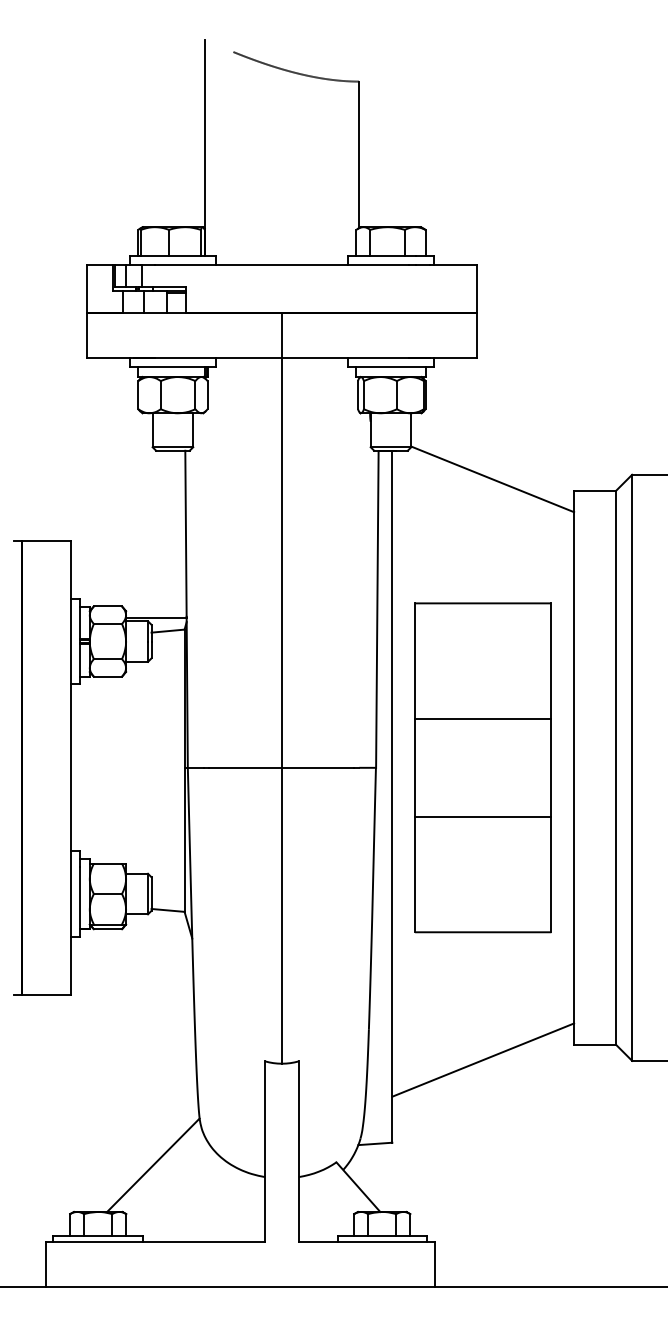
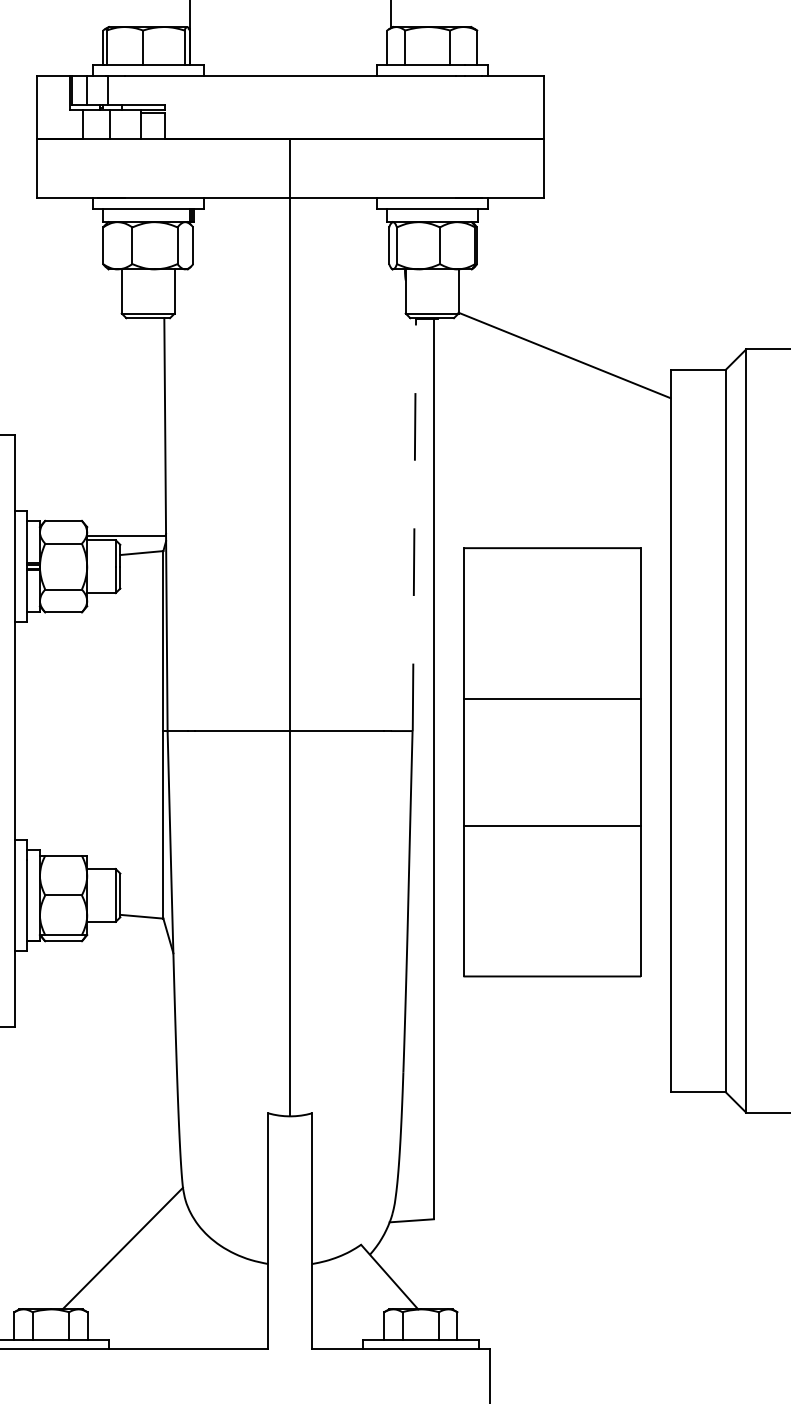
line: (377, 609) -> (414, 524), solid -> dashed
part: (482, 767) -> (551, 761), moved
line: (483, 1059) -> (552, 1110), removed

